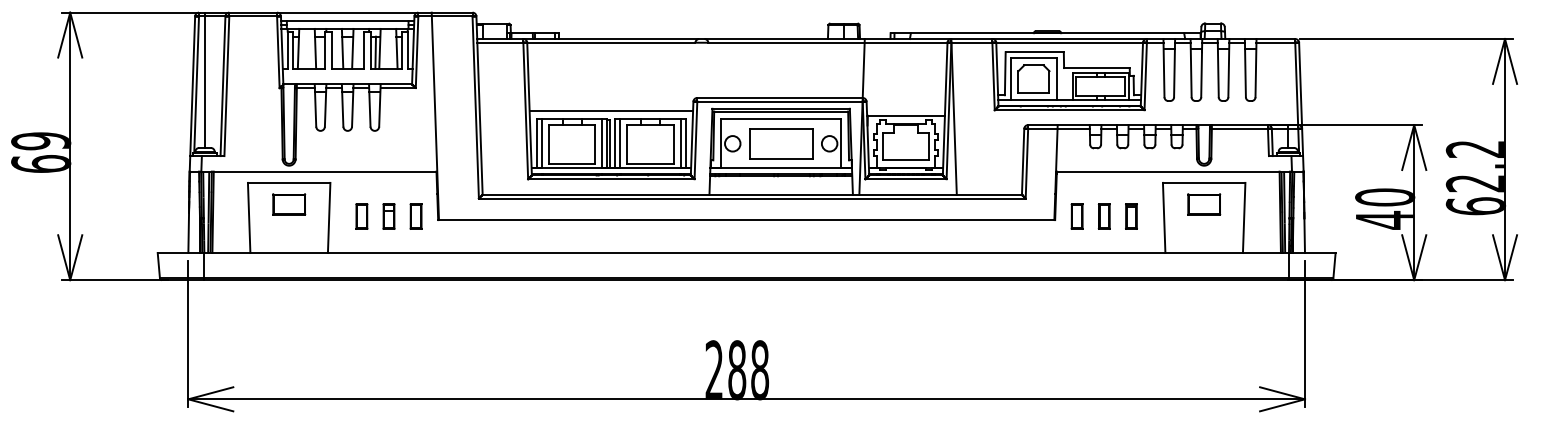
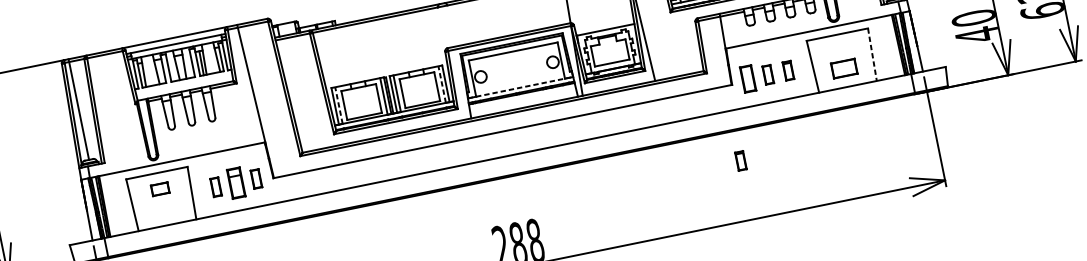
line: (611, 110) -> (385, 70), removed
line: (541, 143) -> (338, 105), solid -> dashed
line: (680, 143) -> (441, 84), solid -> dashed
part: (781, 143) -> (517, 69), removed
line: (781, 168) -> (520, 87), solid -> dashed
part: (289, 204) -> (160, 189), size x0.7
part: (1204, 204) -> (844, 68), moved
part: (388, 216) -> (235, 183), size x1.6
part: (1076, 216) -> (747, 79), size x1.4
line: (1244, 218) -> (872, 55), solid -> dashed
part: (1046, 320) -> (740, 160), added

